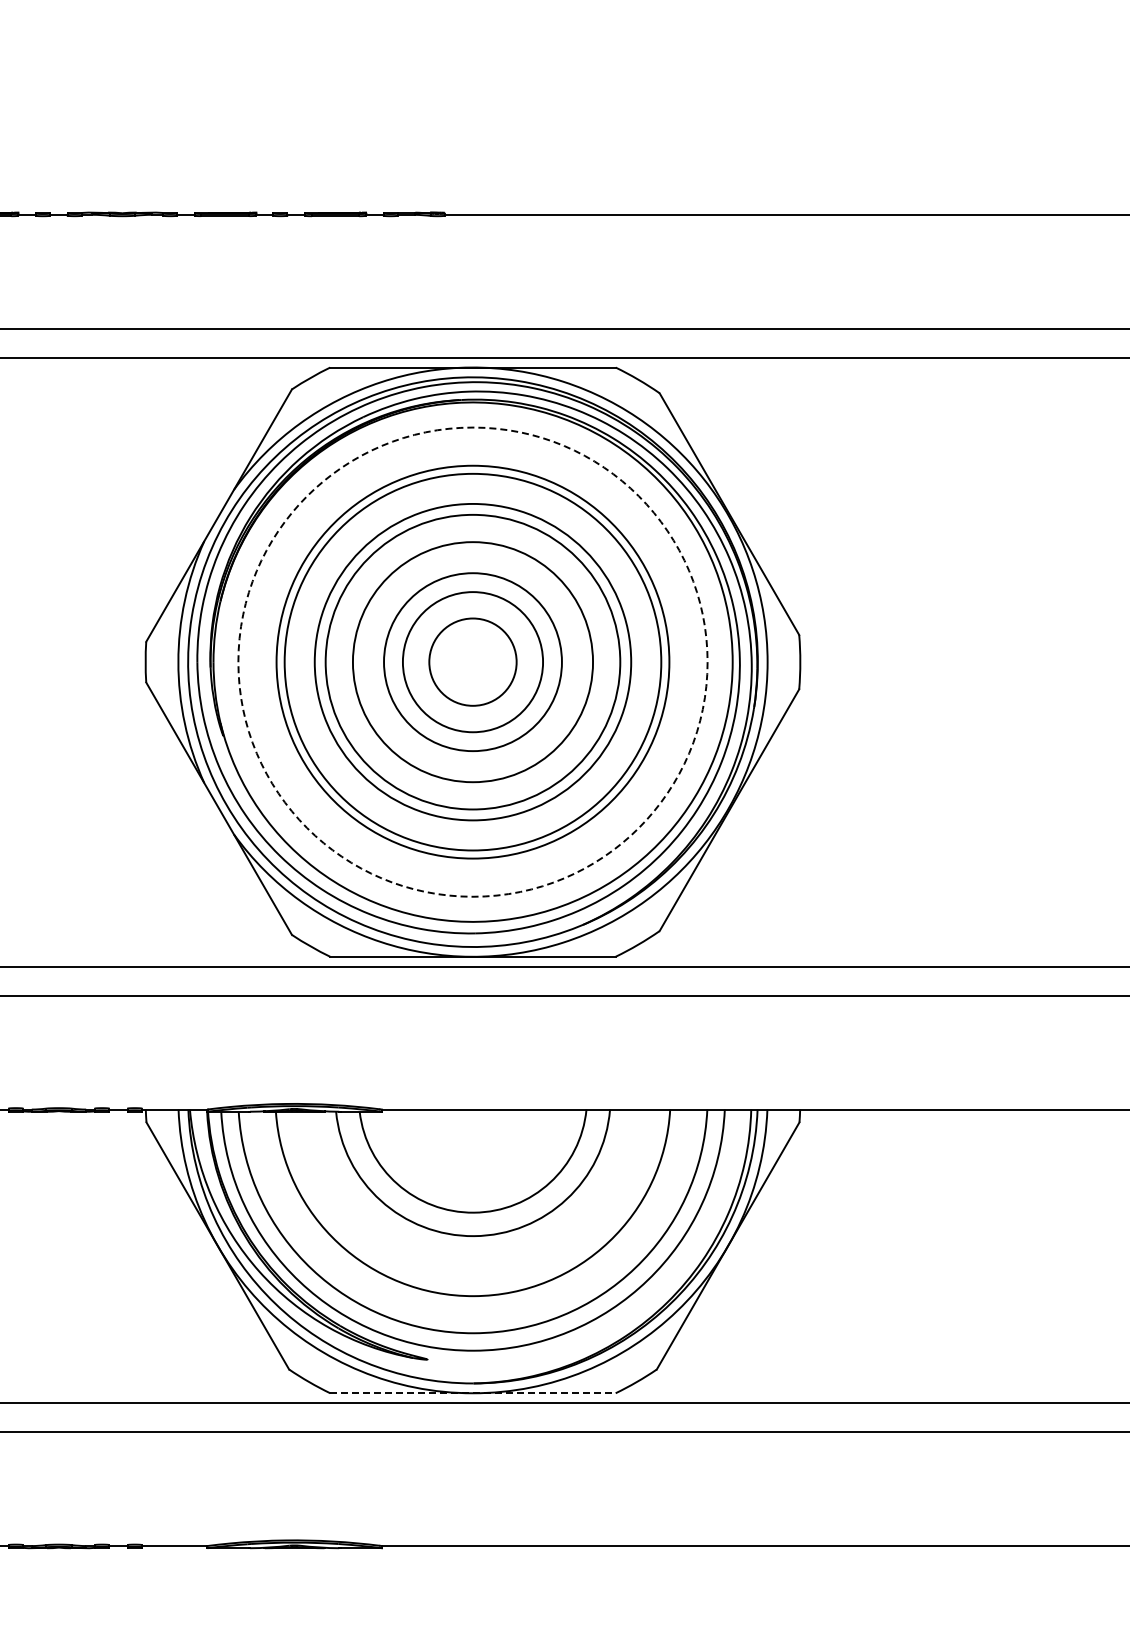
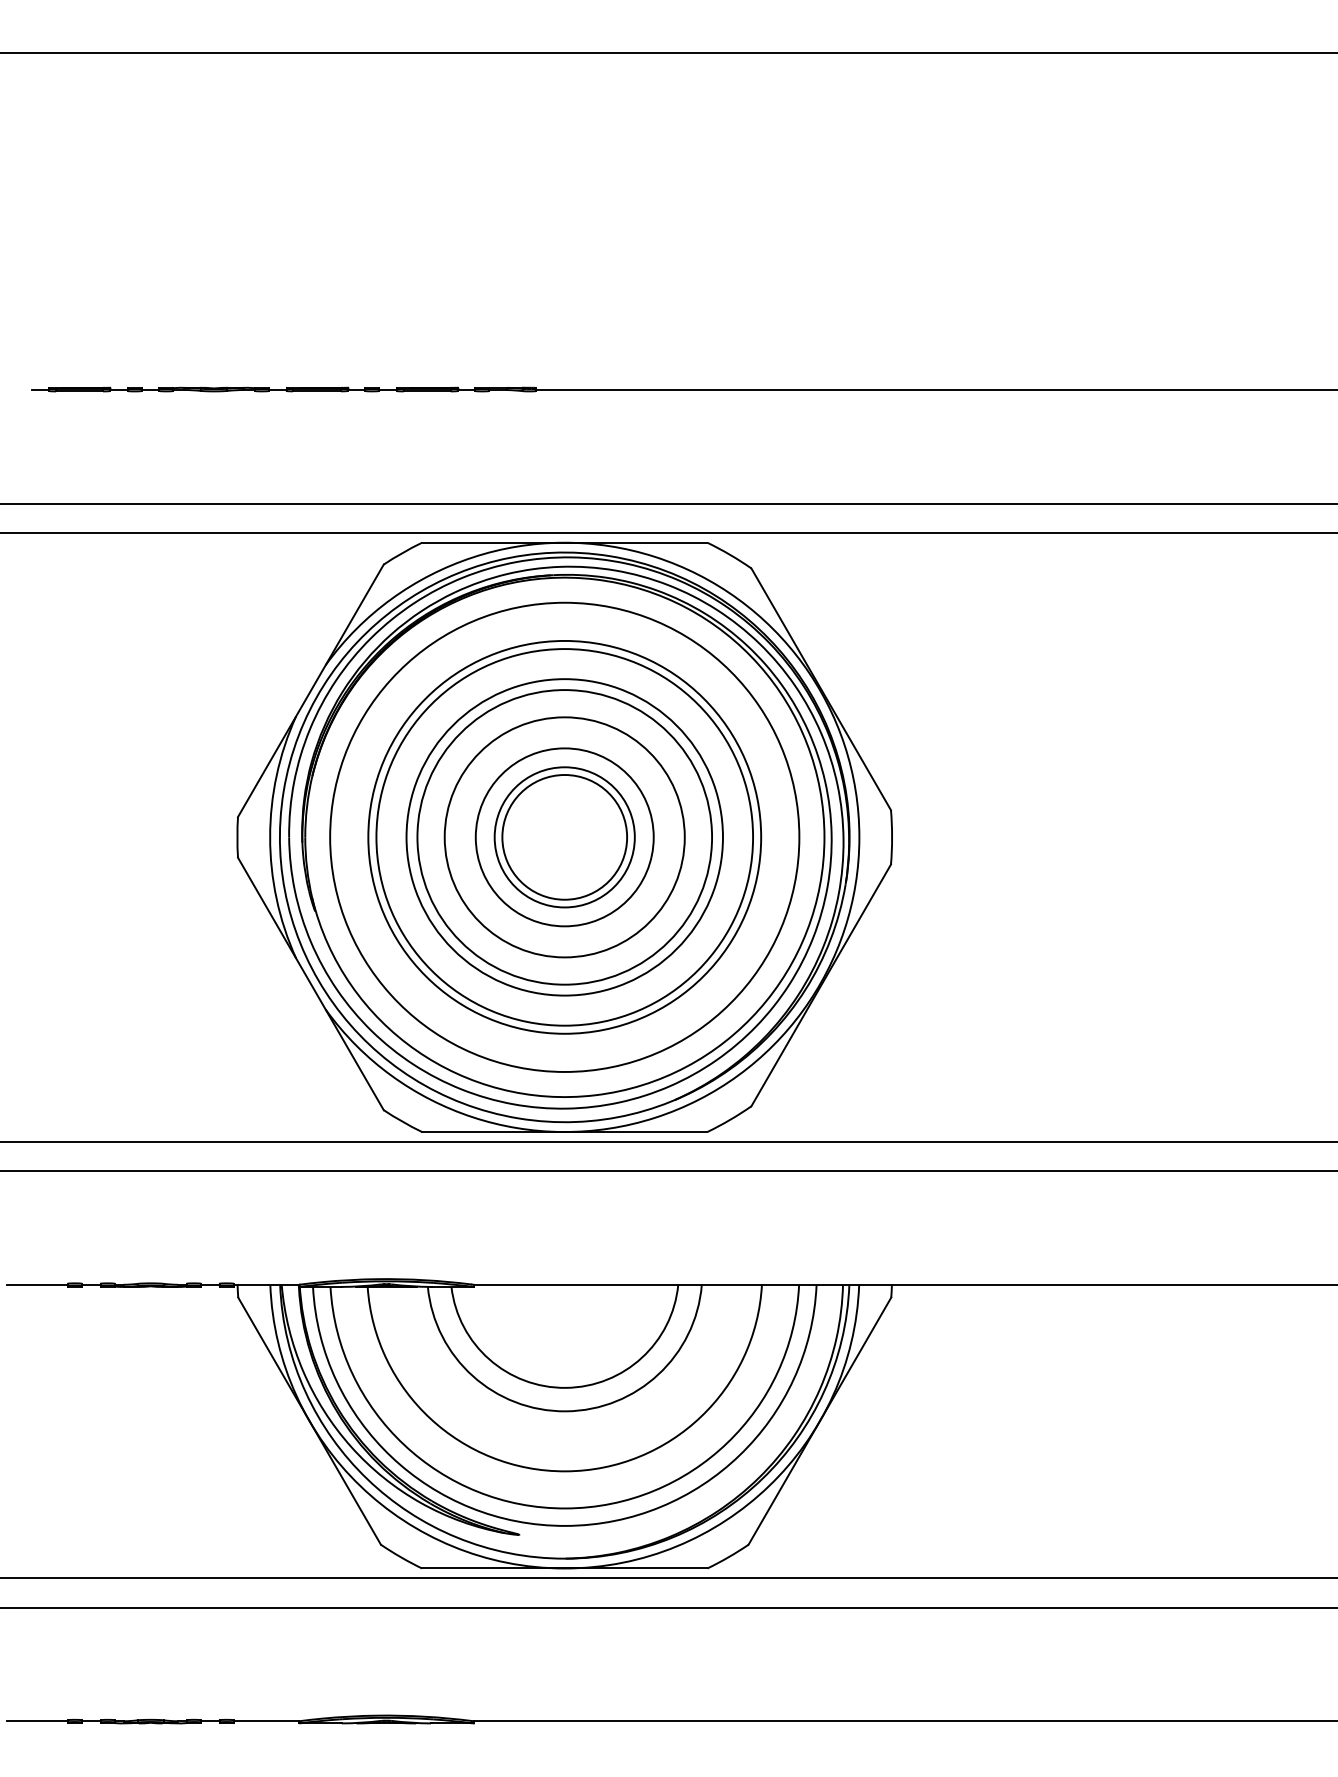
circle: (472, 661) -> (564, 836), dashed -> solid
circle: (472, 662) -> (564, 837), size x1.43
line: (472, 1393) -> (564, 1568), dashed -> solid

